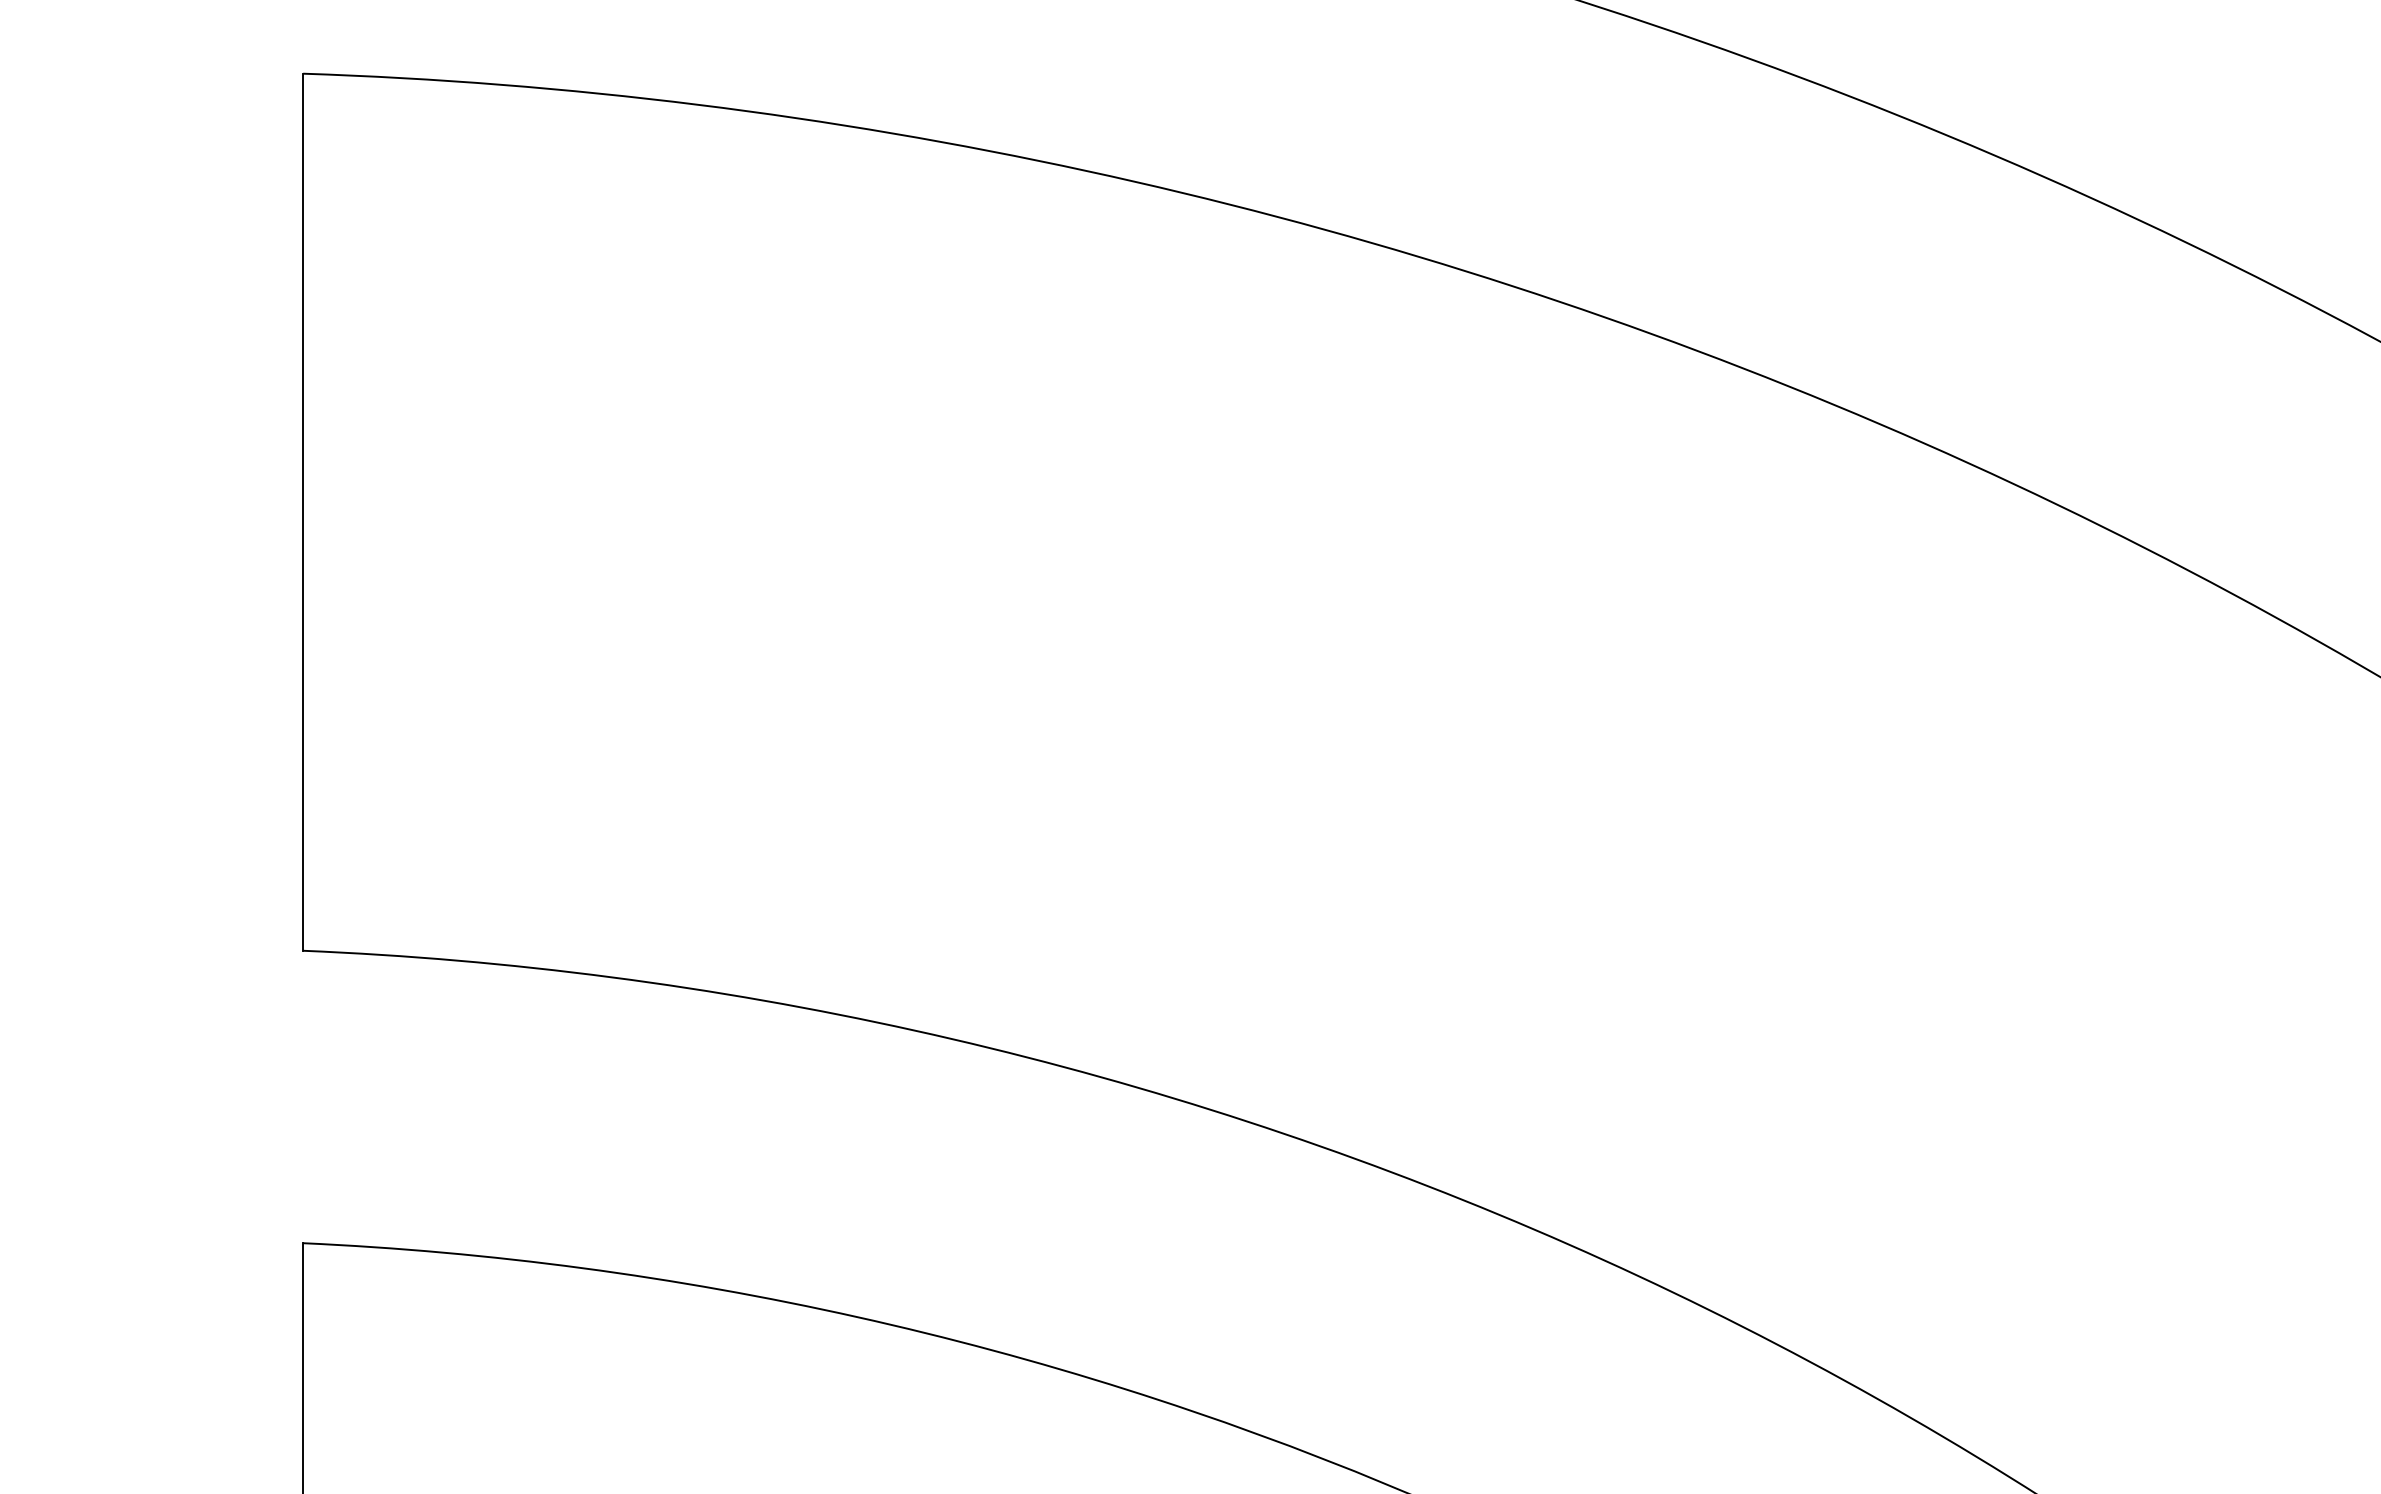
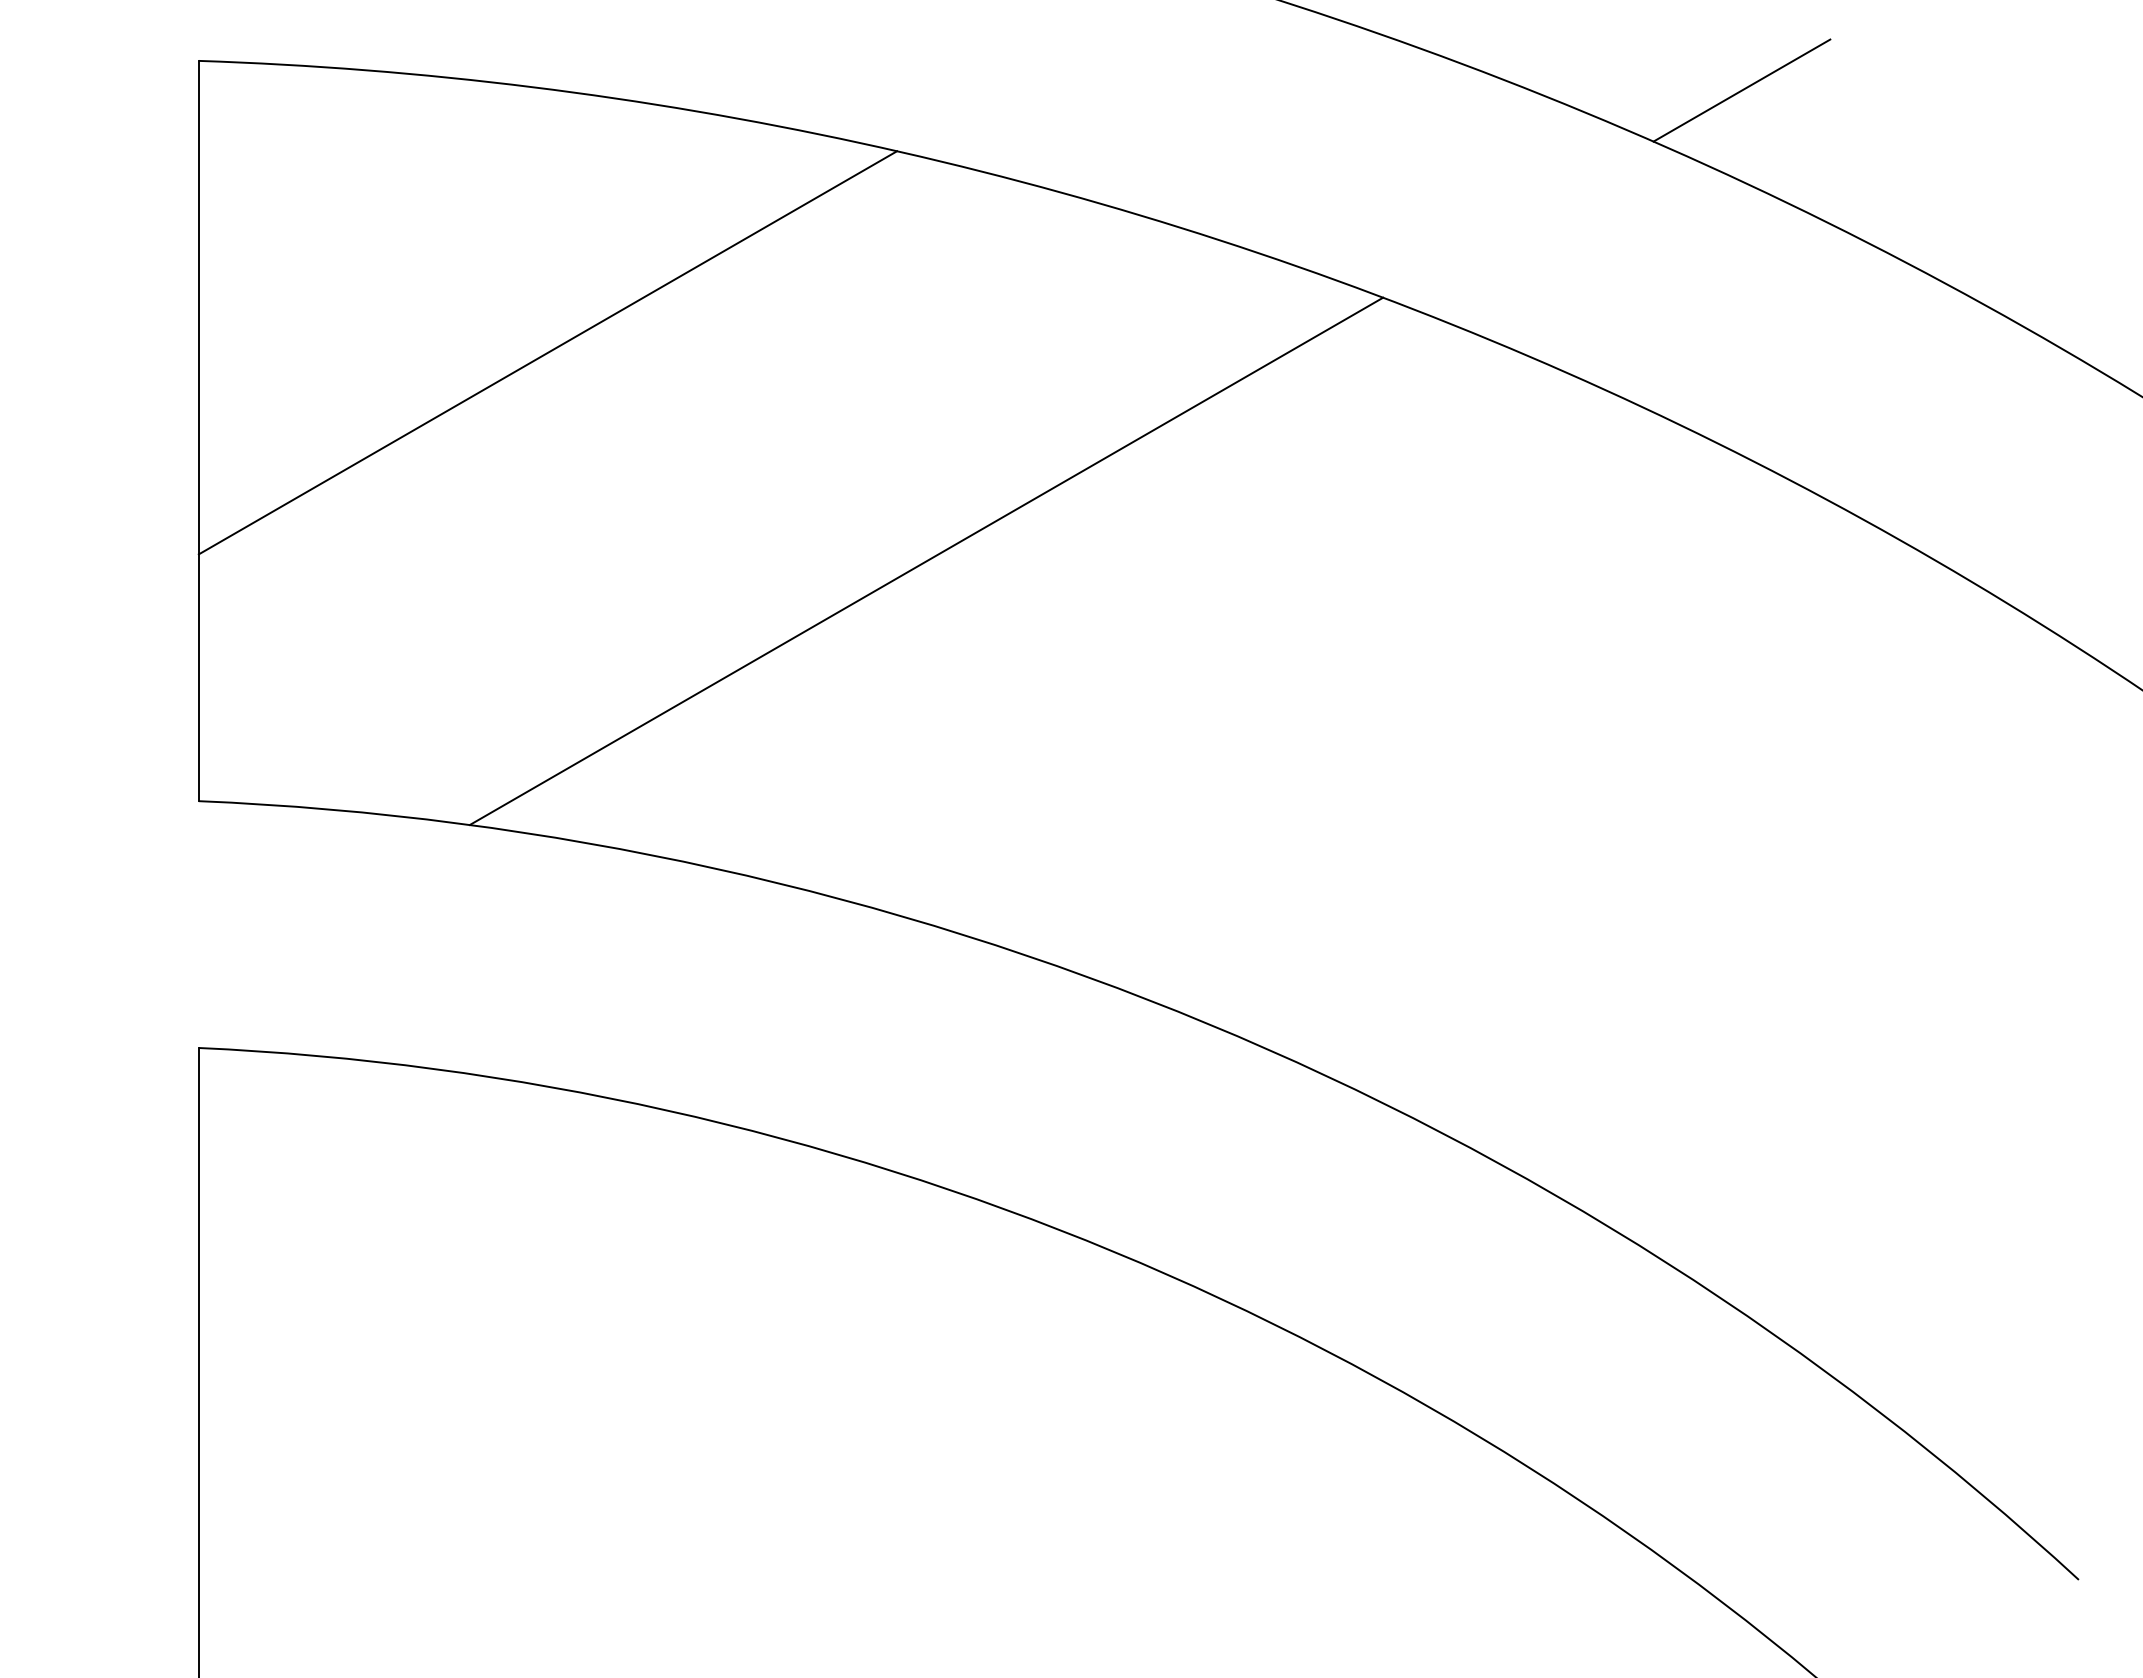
line: (2130, 108) -> (1741, 90), added
line: (716, 419) -> (547, 352), added
line: (1165, 666) -> (926, 561), added

